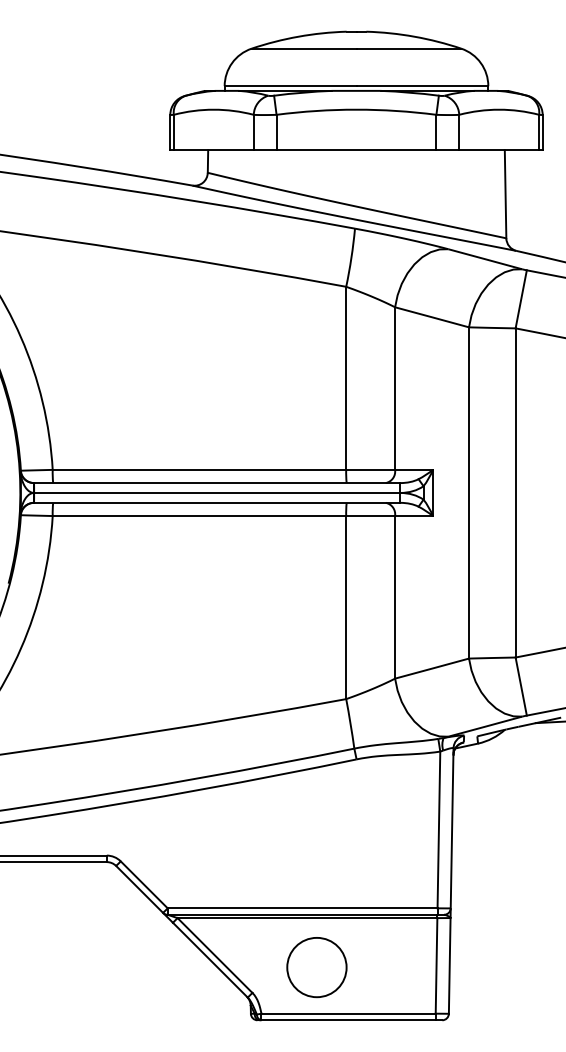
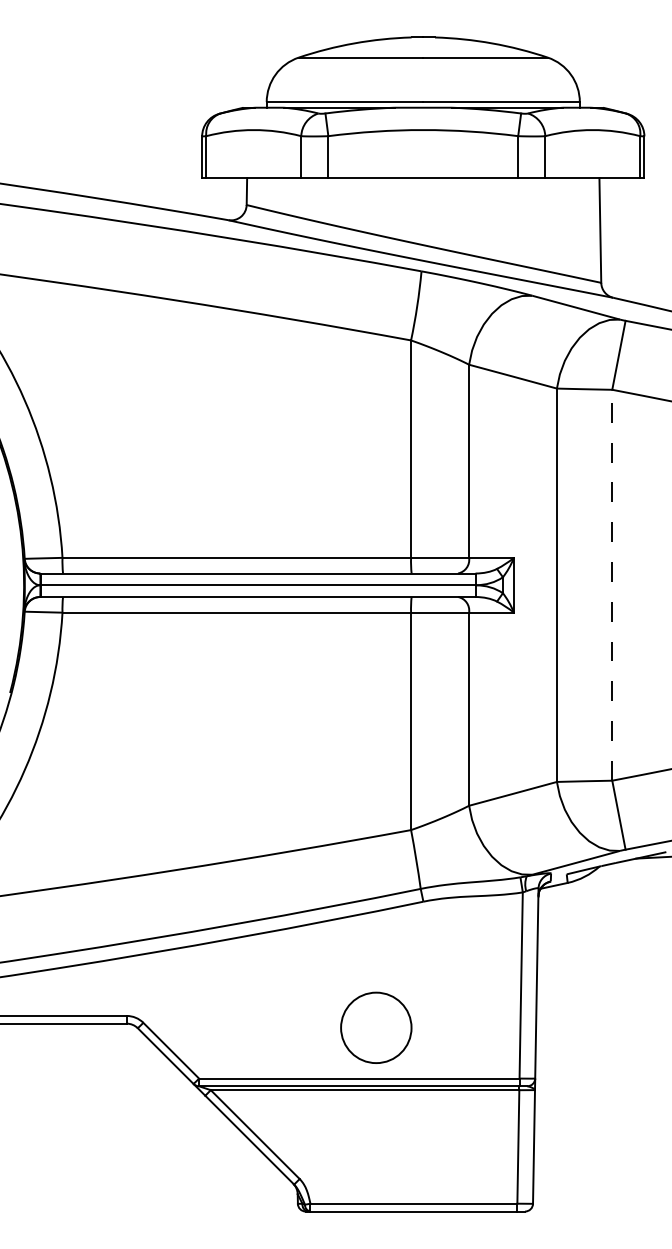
line: (515, 492) -> (612, 584), solid -> dashed
circle: (317, 967) -> (376, 1027), moved

